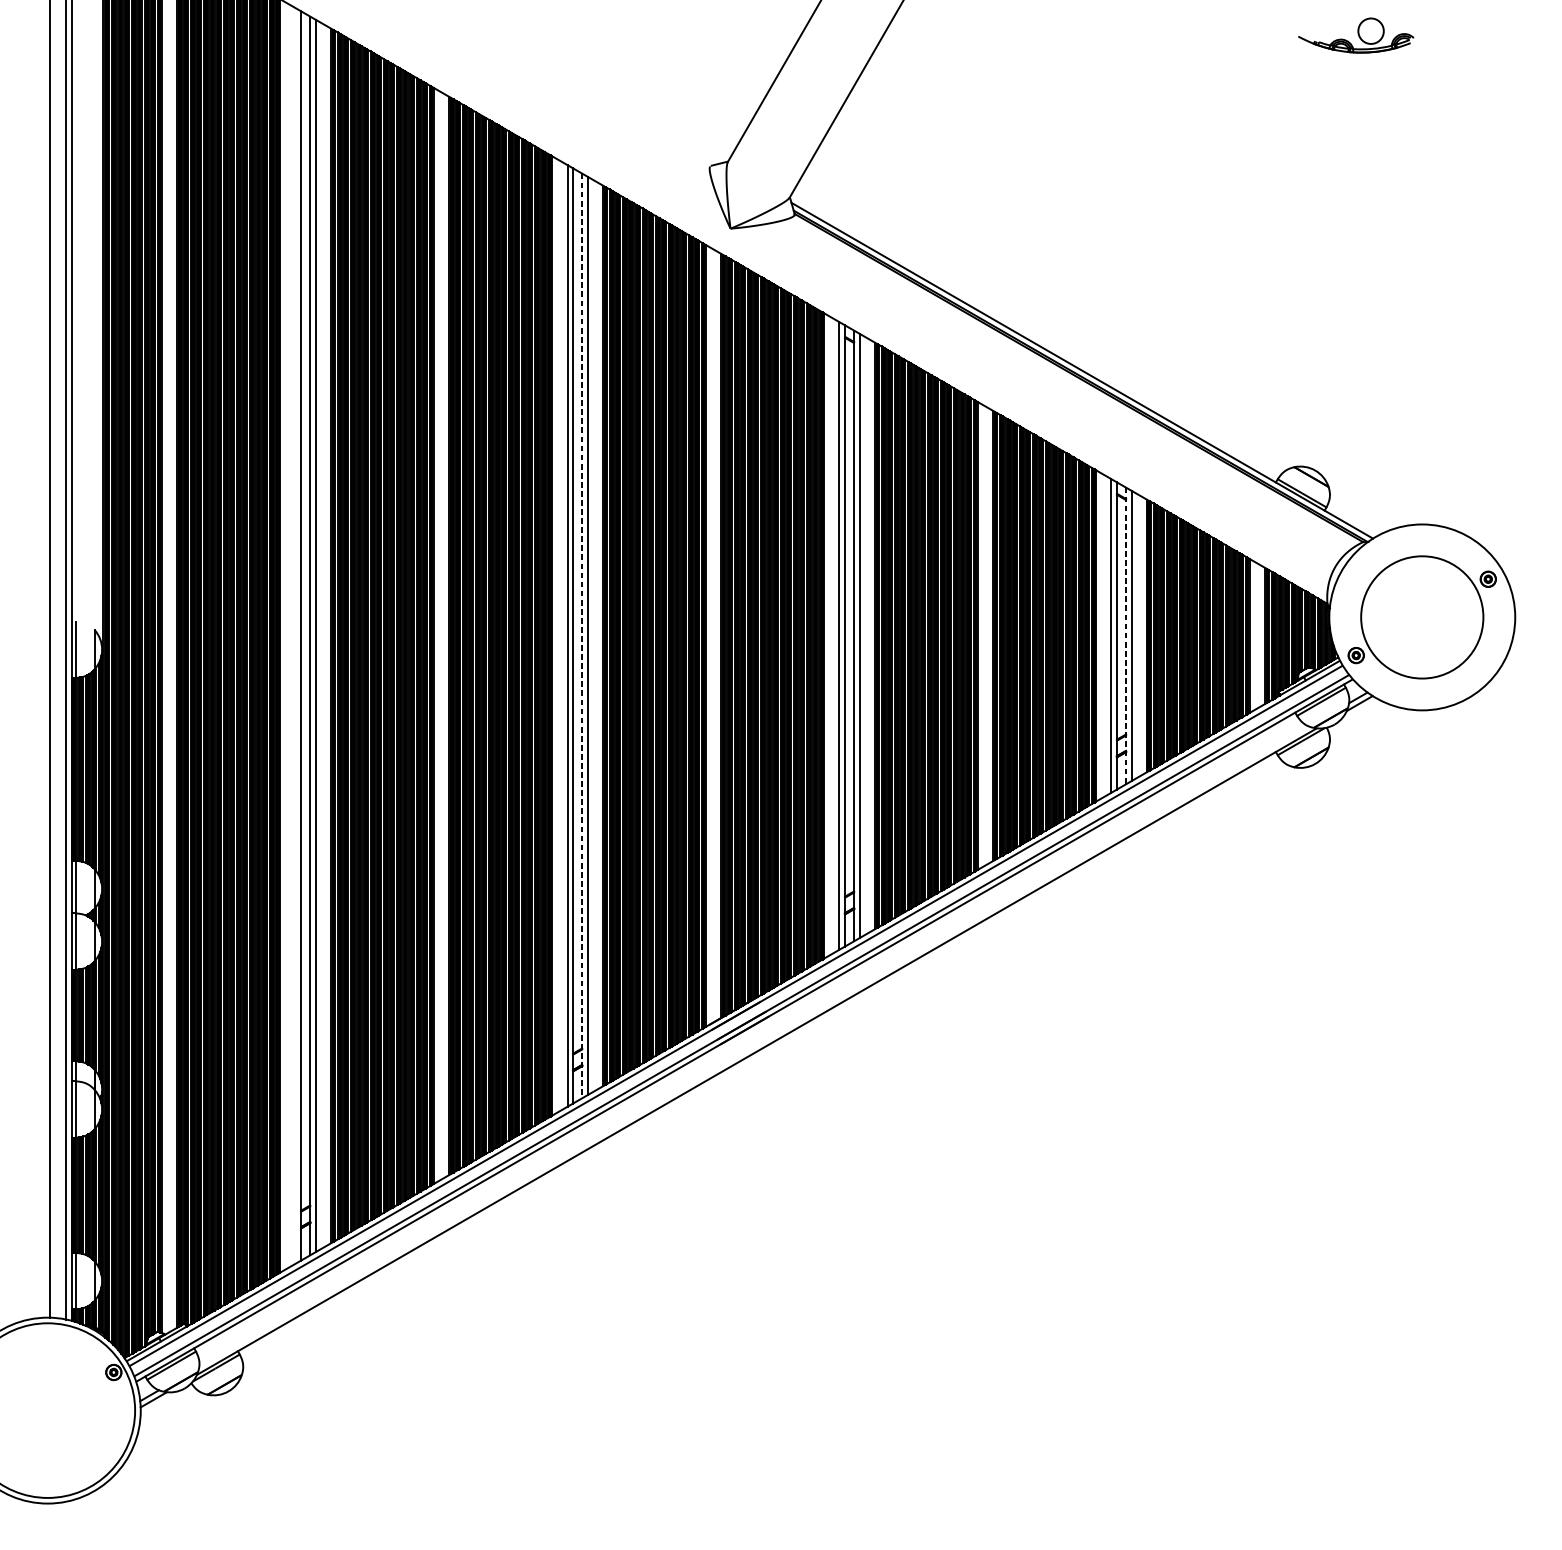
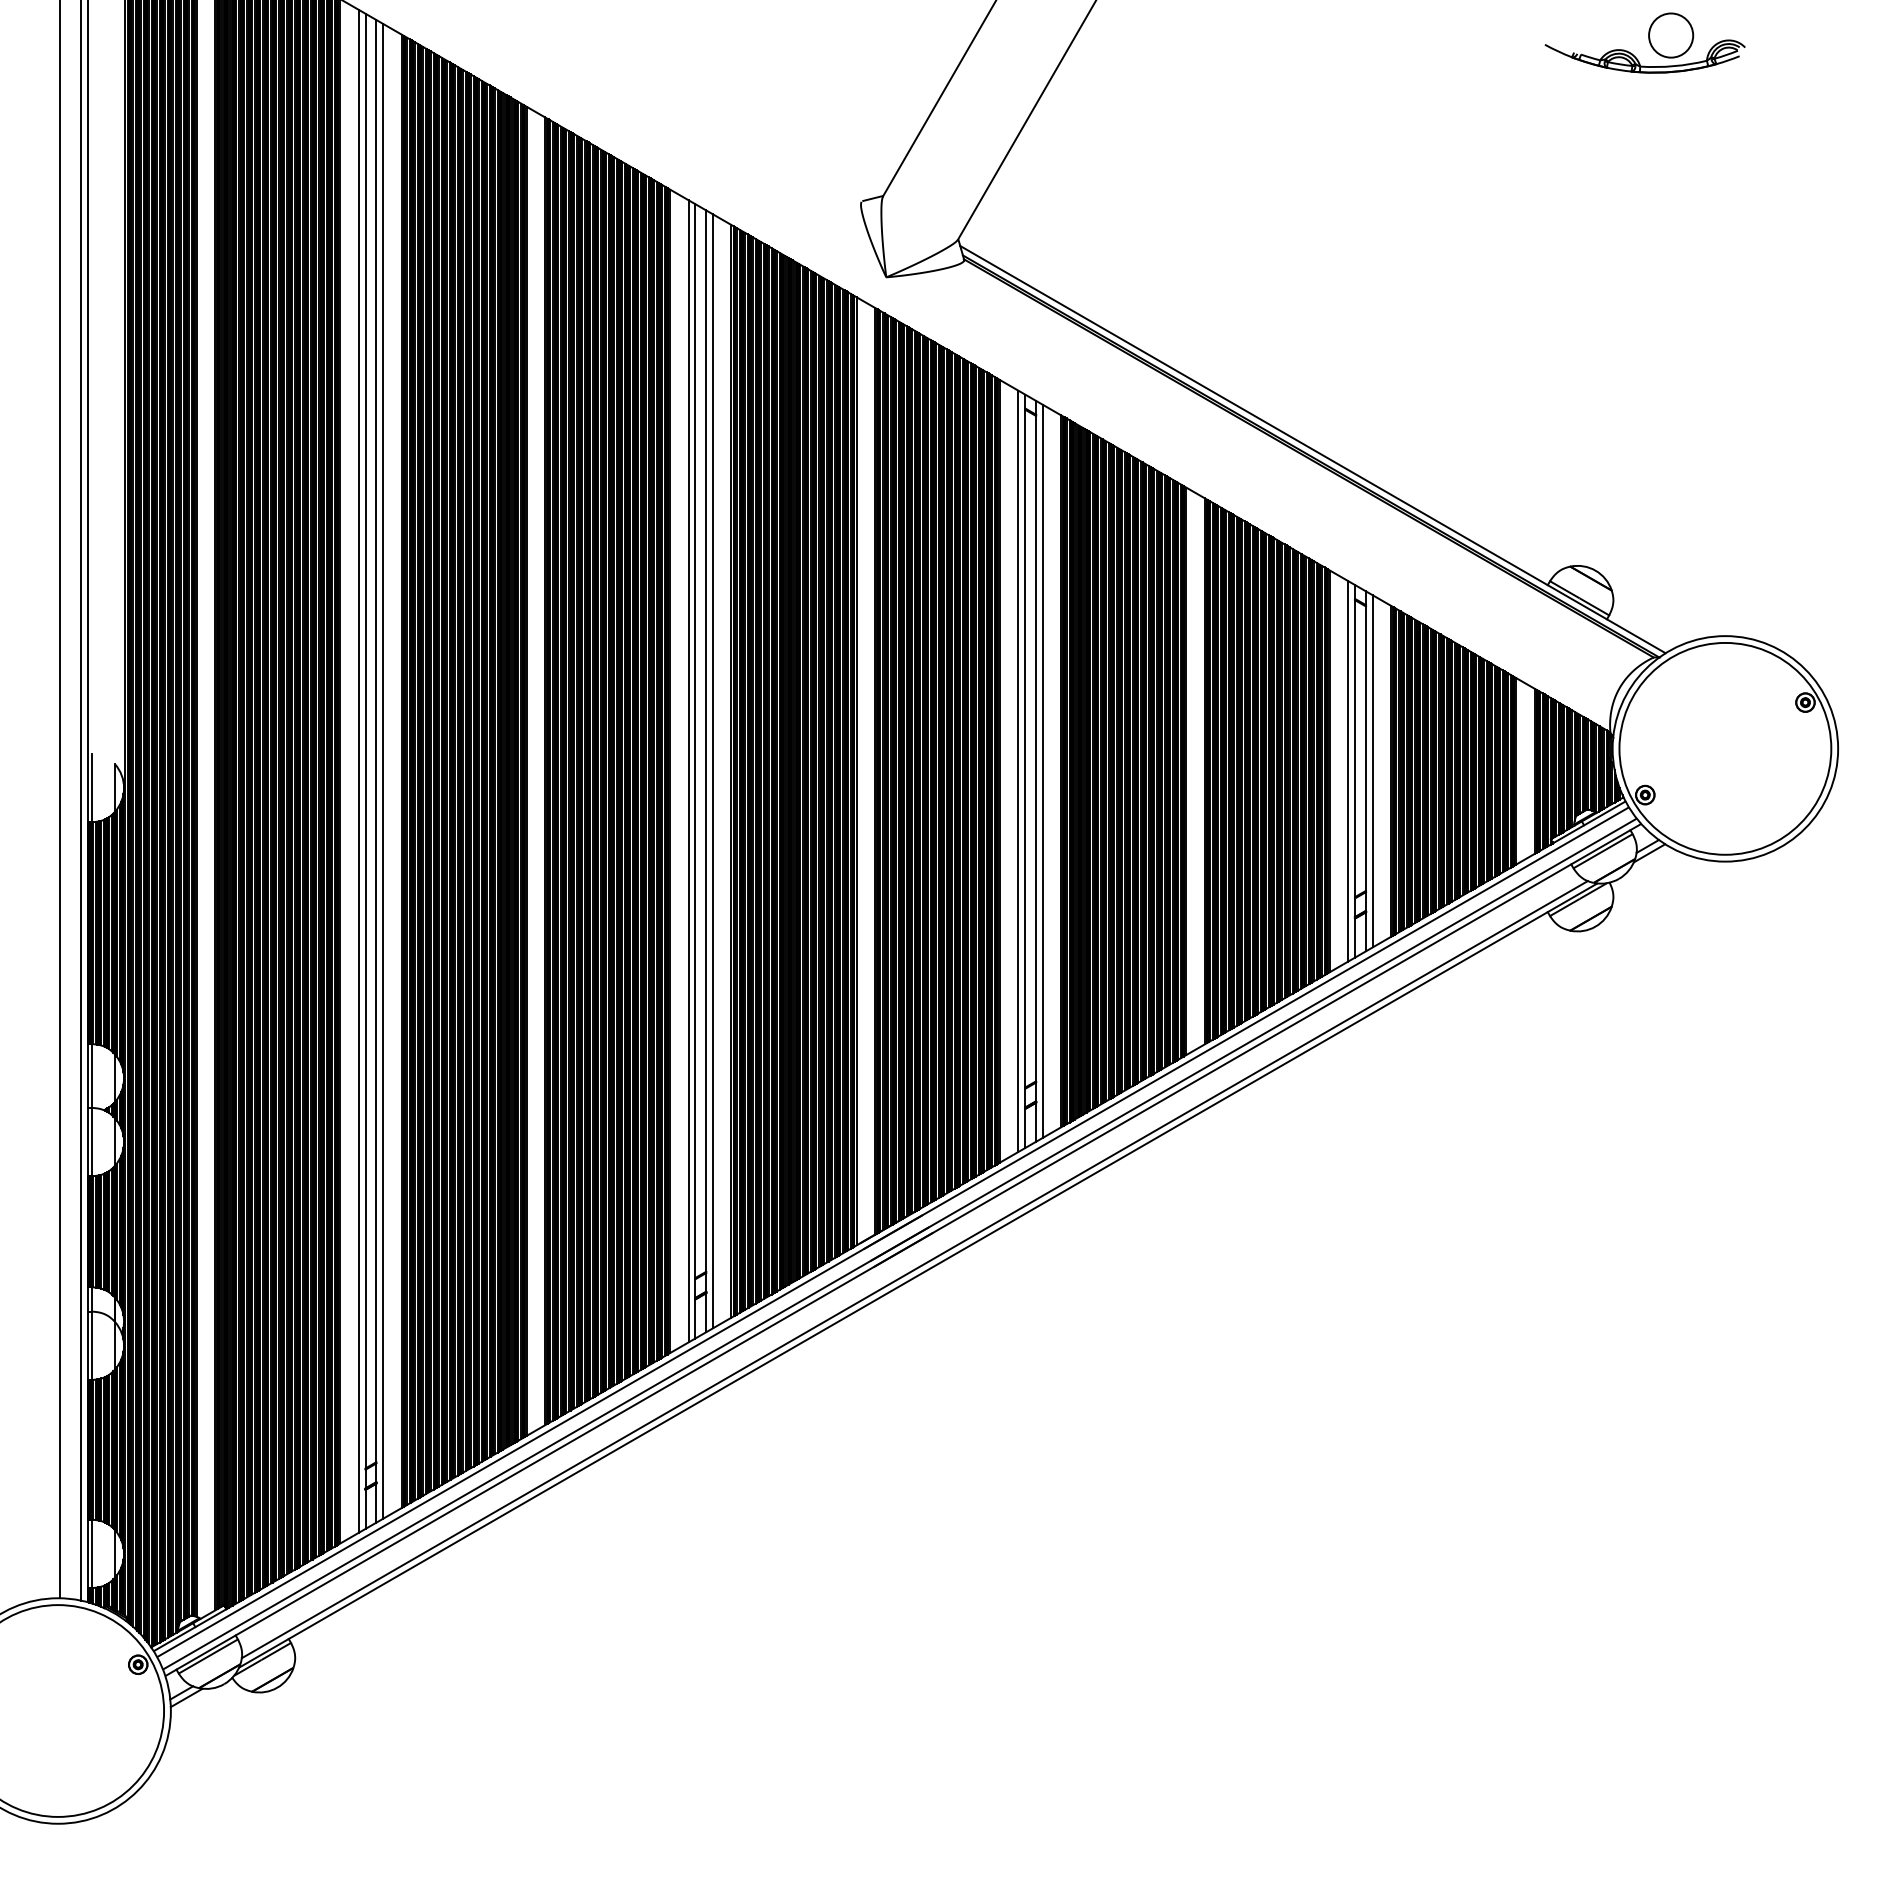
part: (1355, 35) -> (1644, 42), size x1.43
circle: (1422, 617) -> (1725, 748), size x1.43
line: (295, 635) -> (358, 770), added
line: (582, 636) -> (706, 771), dashed -> solid
line: (1125, 636) -> (1365, 771), dashed -> solid
line: (753, 1046) -> (914, 1269), added

